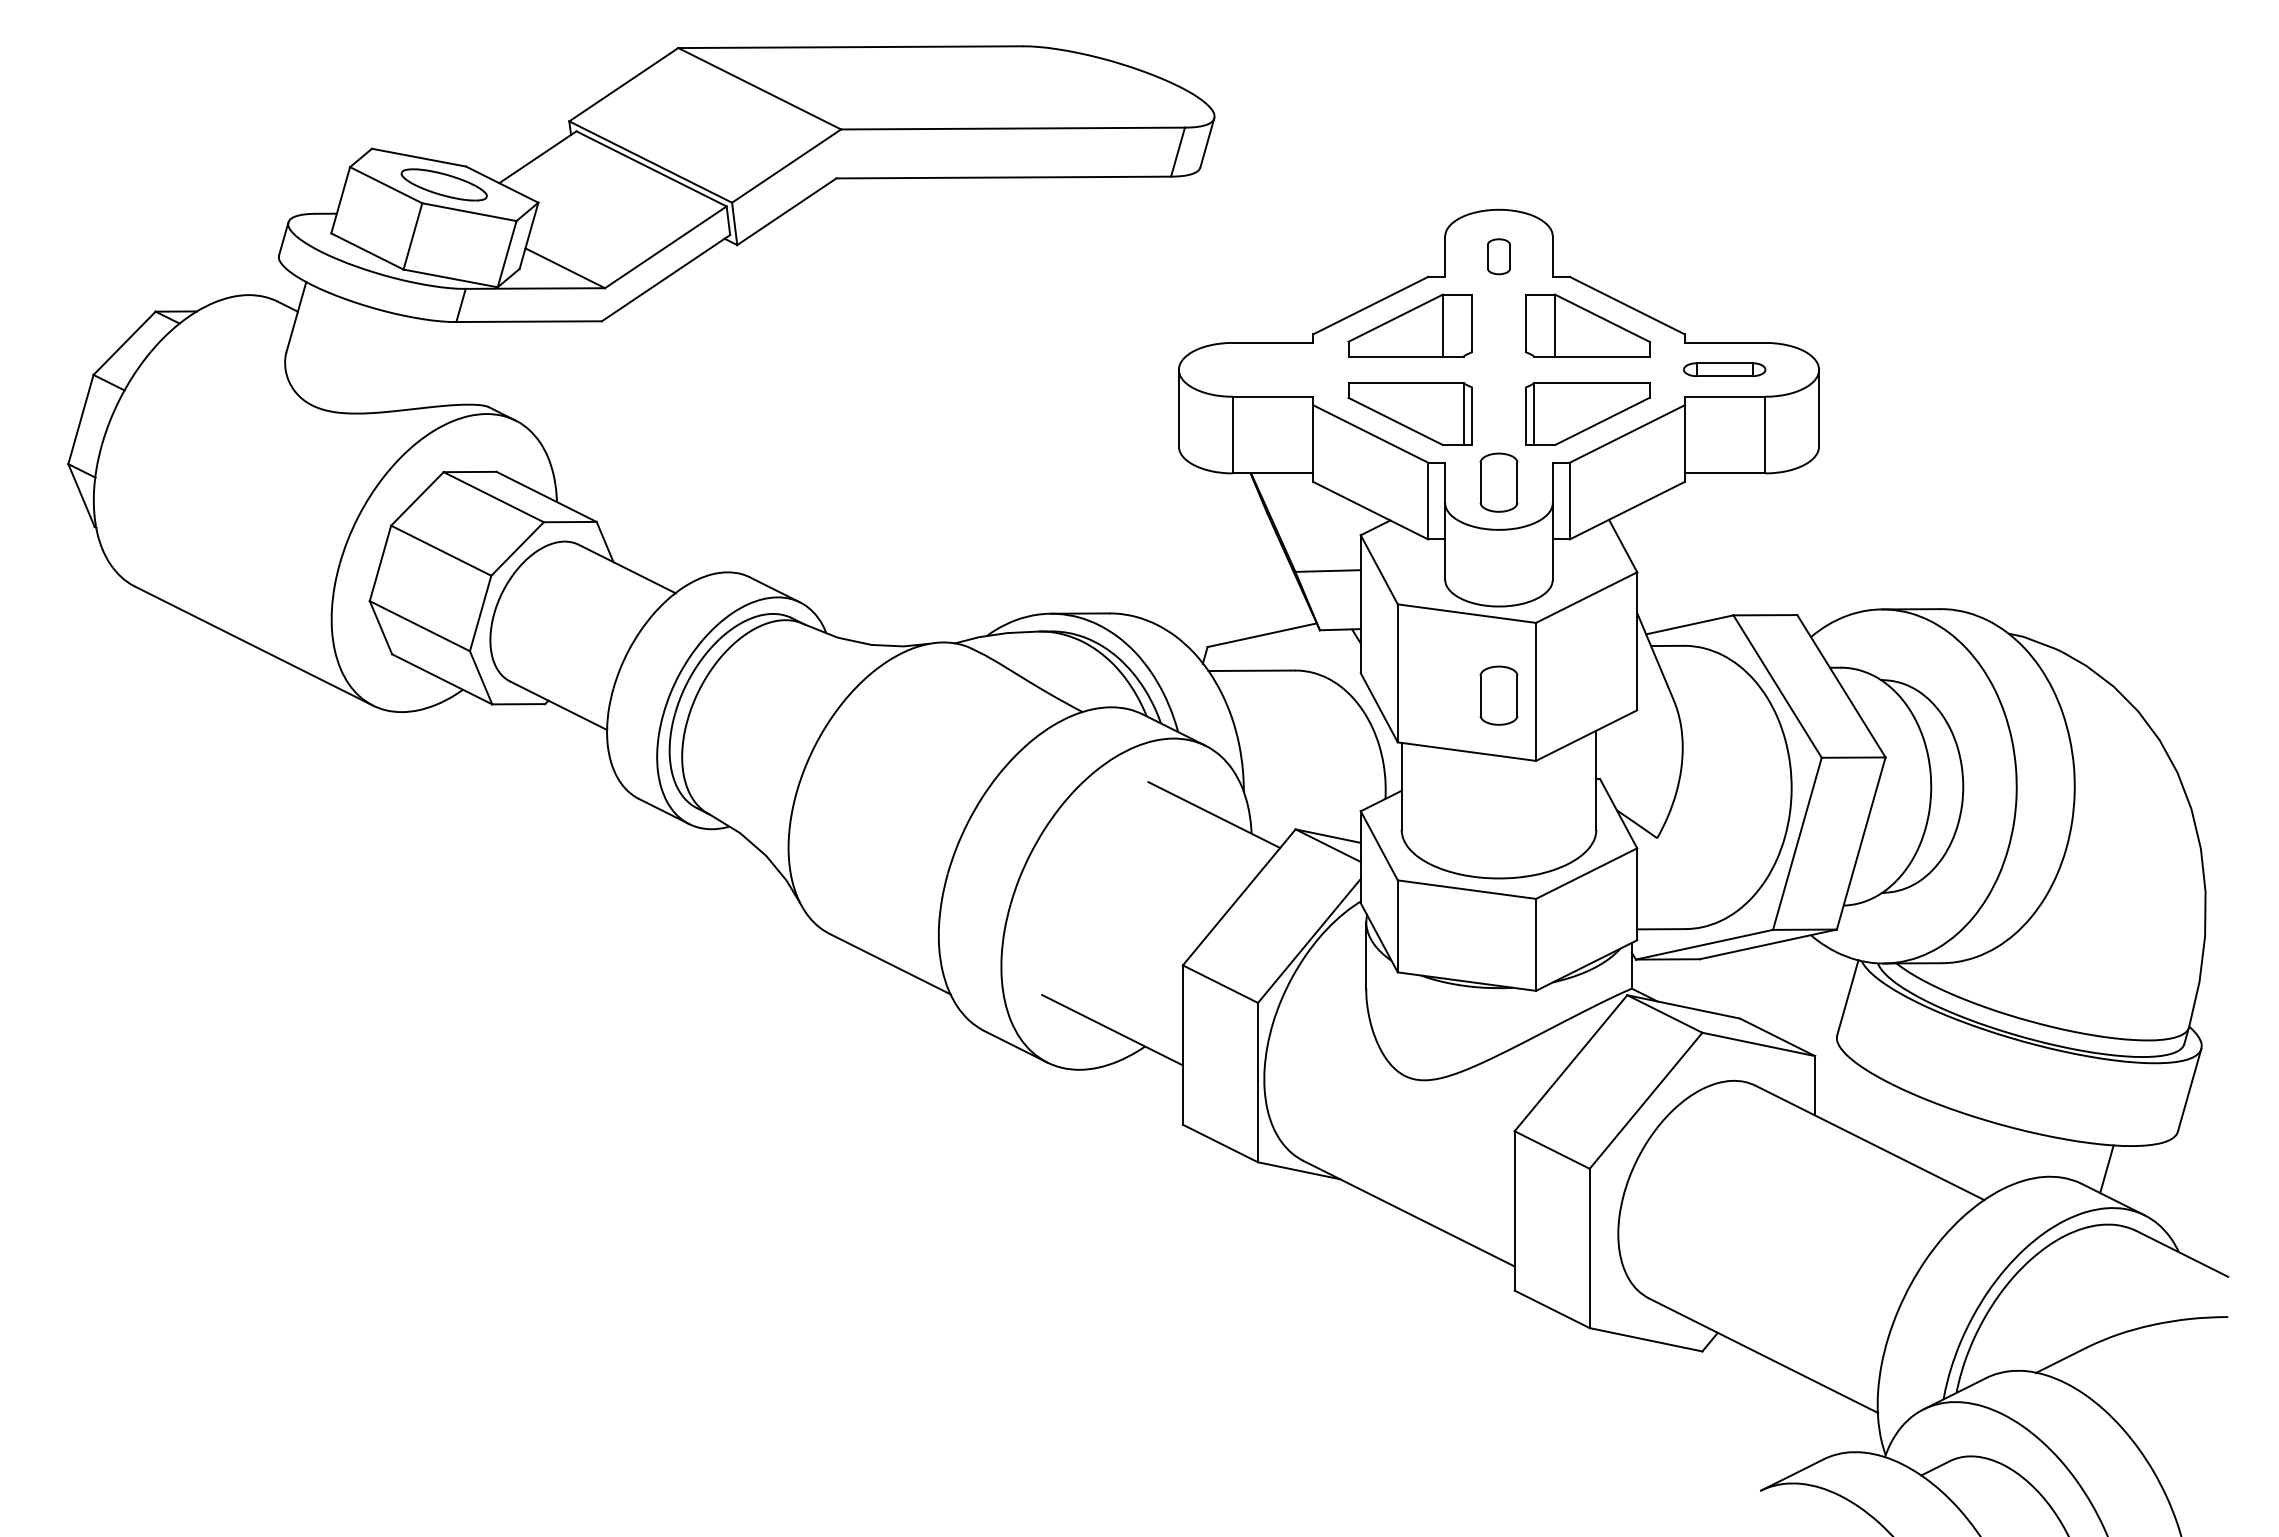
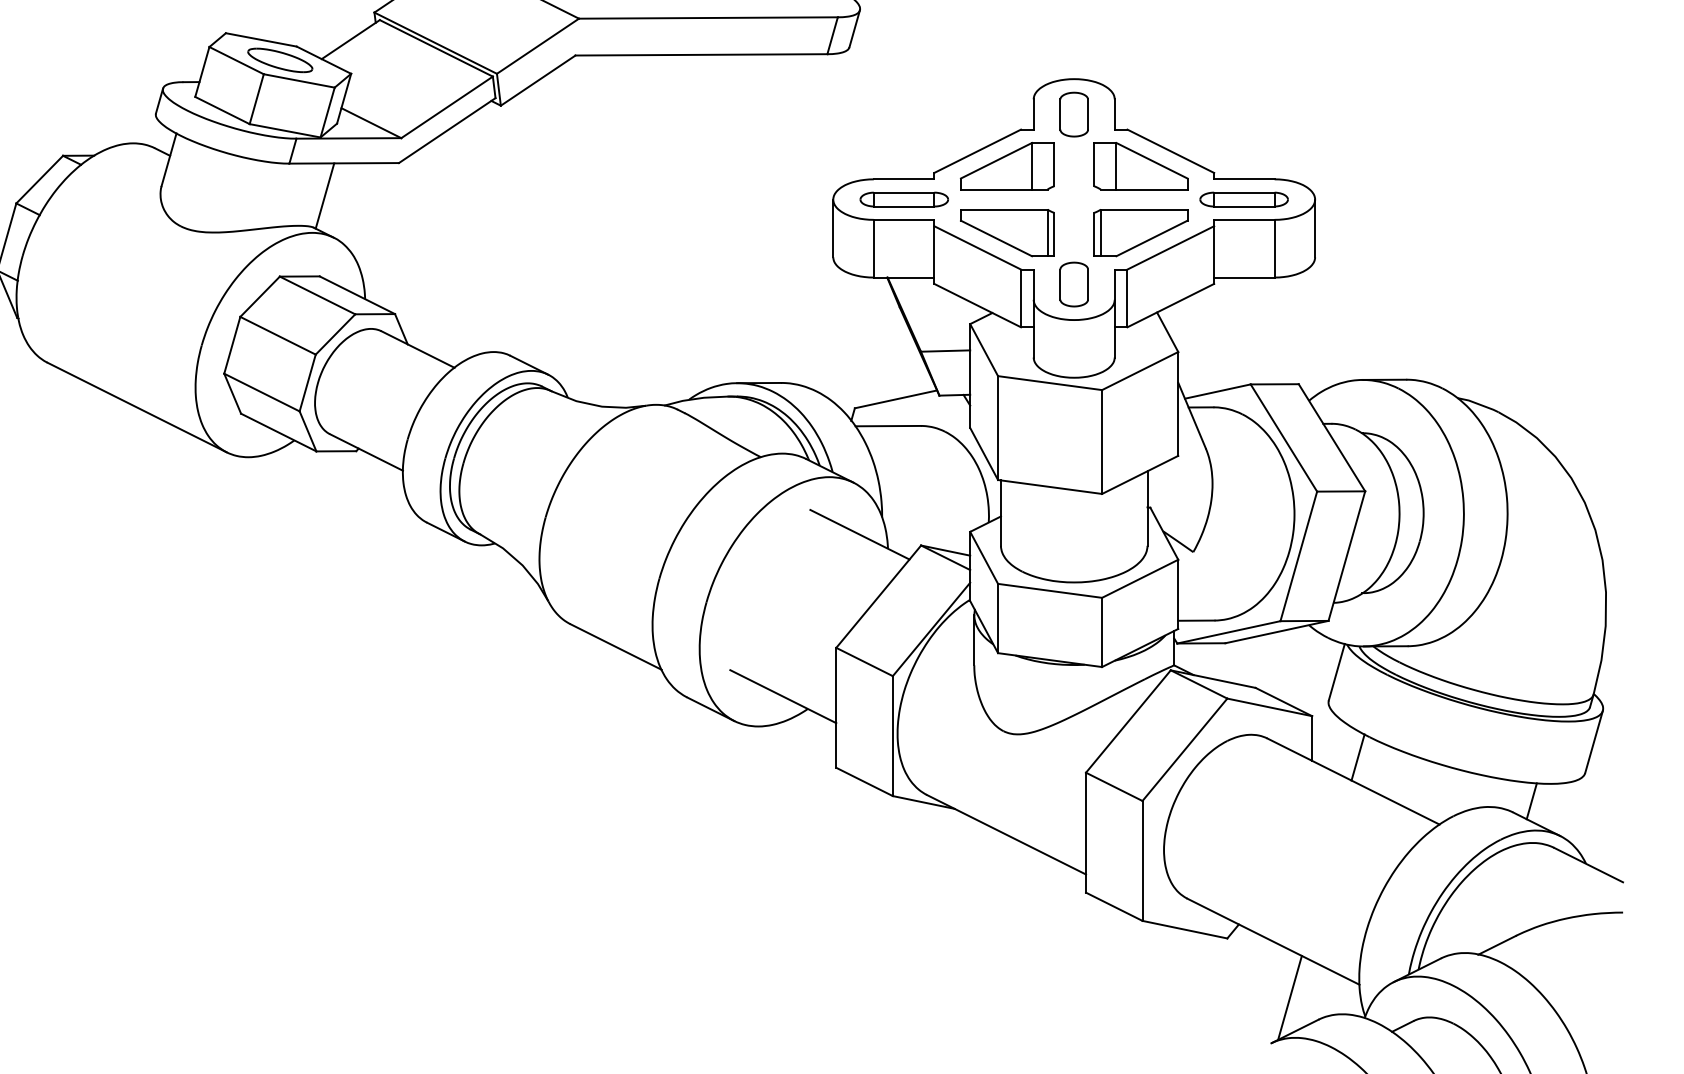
part: (1498, 256) -> (1073, 114), size x1.67
line: (503, 364) -> (324, 195), added
part: (1273, 369) -> (904, 199), added
part: (1724, 369) -> (1243, 199), size x1.43
part: (1498, 695) -> (1073, 444), removed
line: (1875, 1110) -> (1357, 757), added
line: (1785, 1430) -> (1289, 997), added

